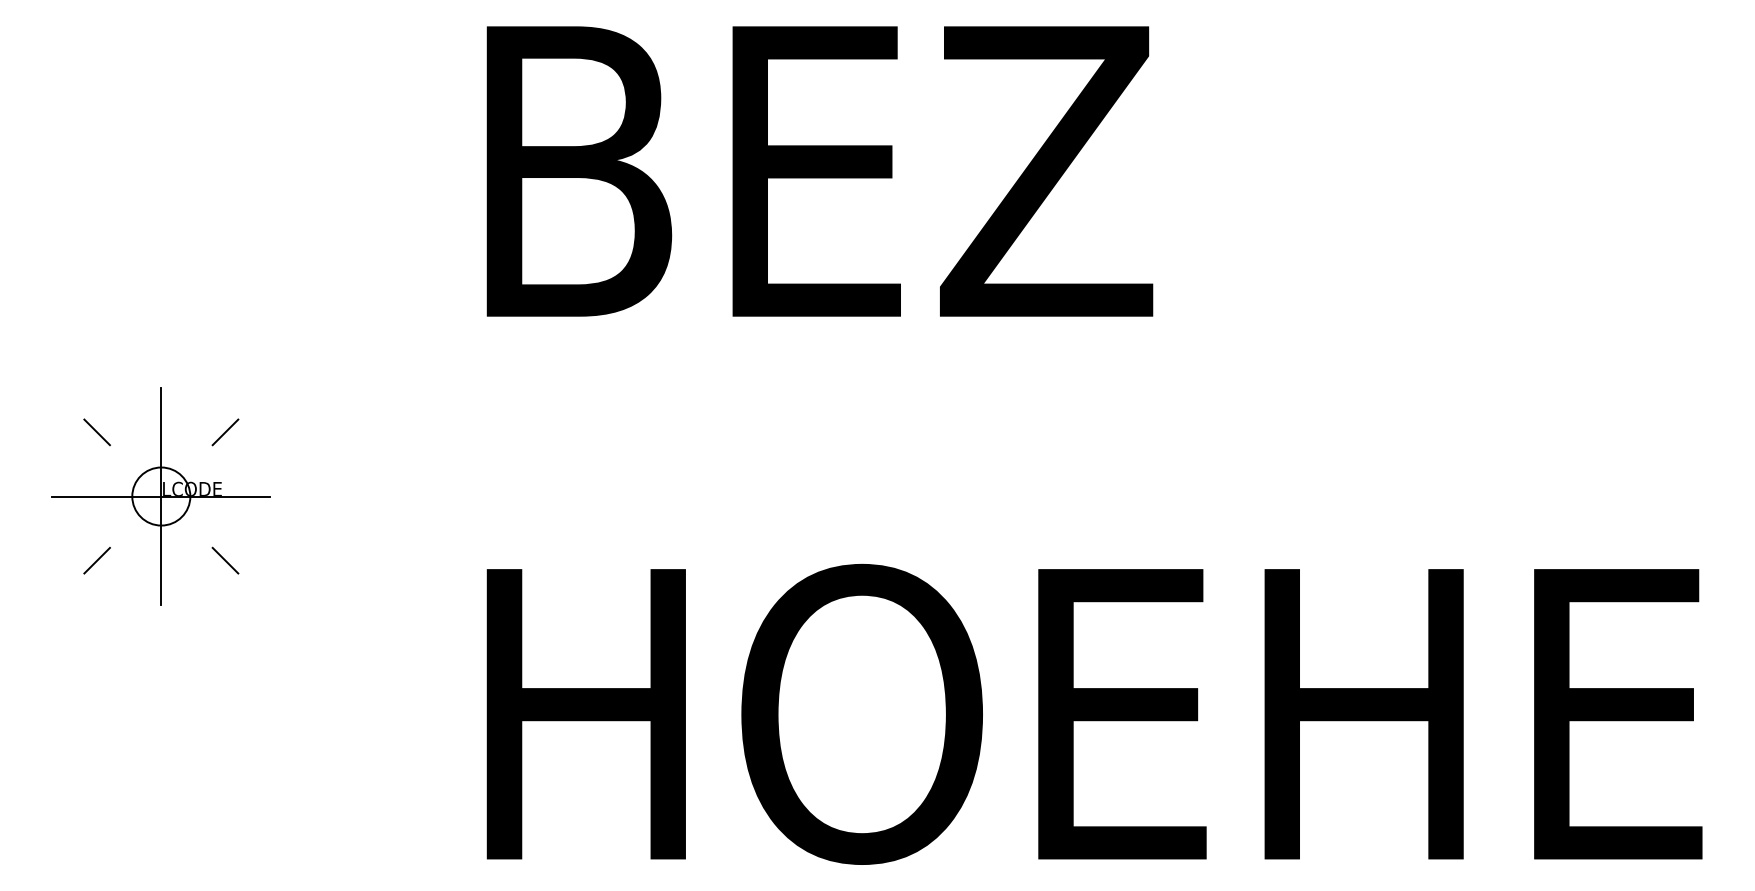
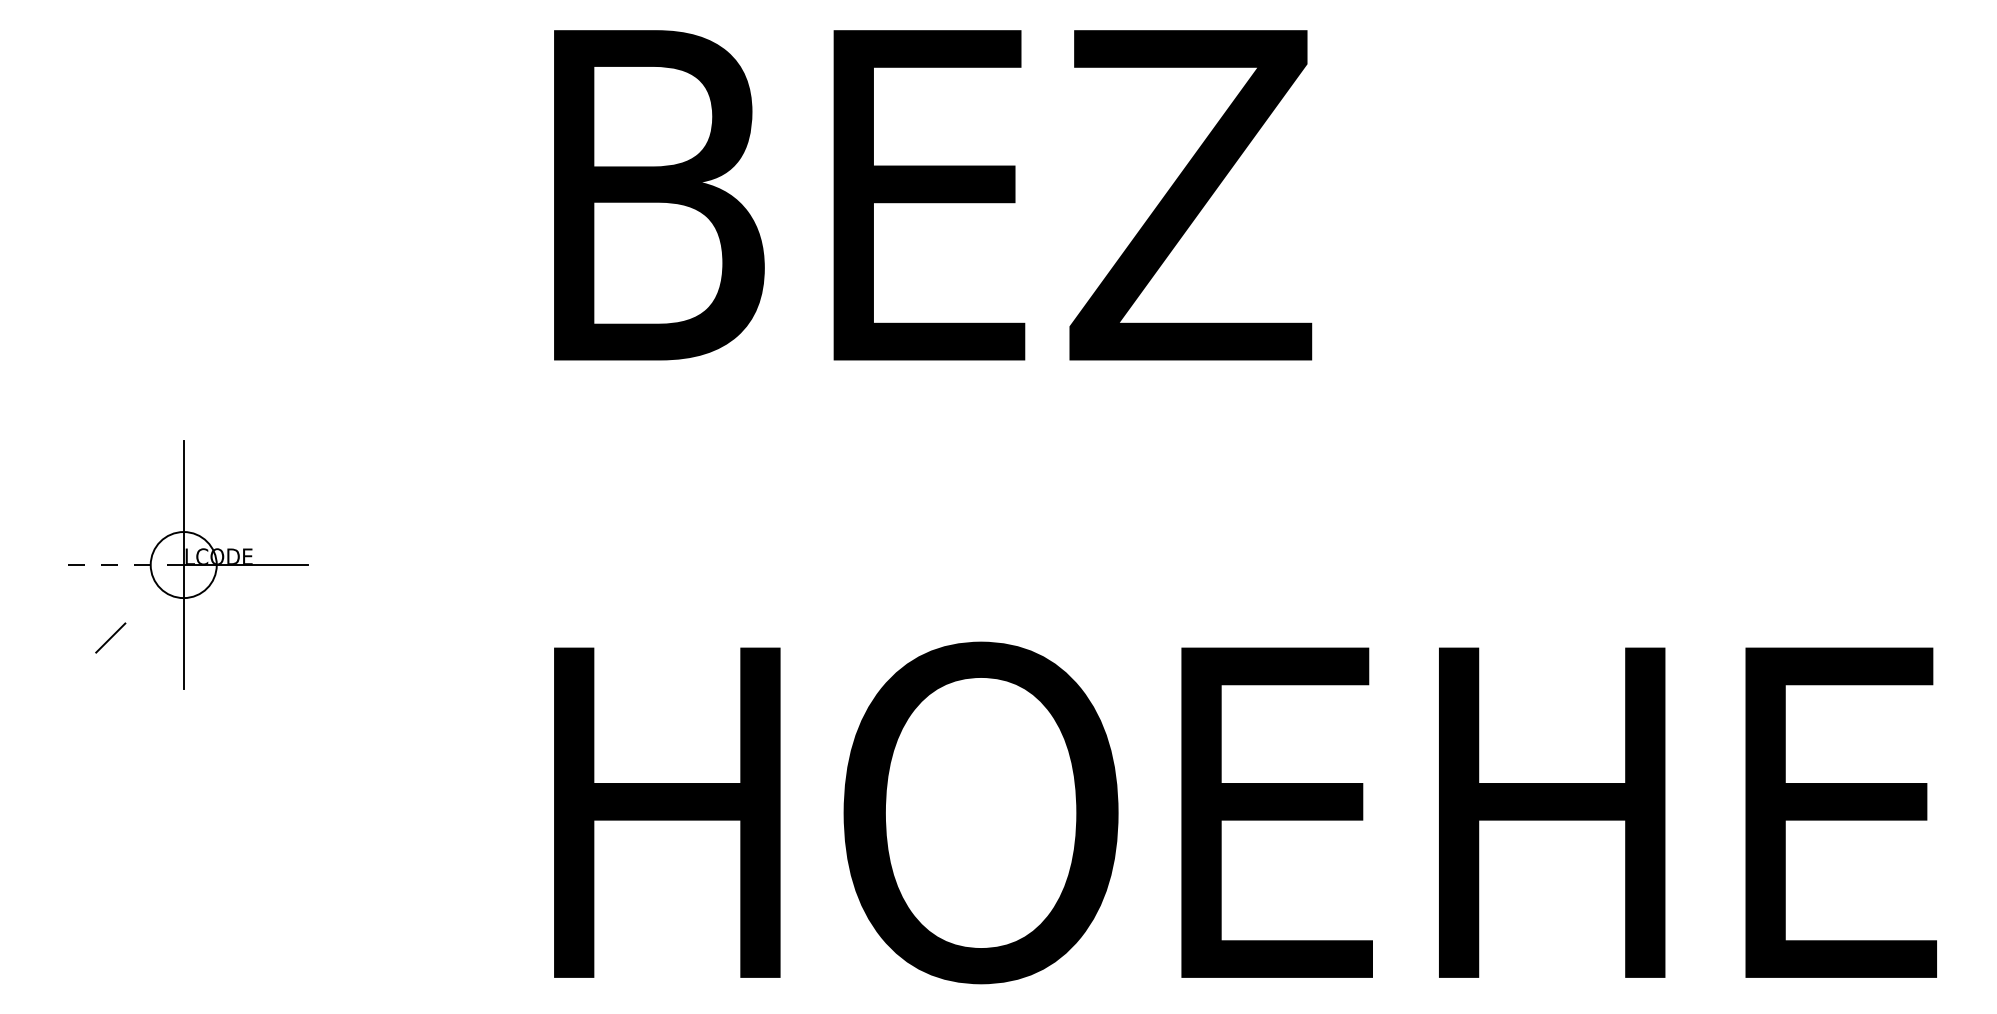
line: (96, 431) -> (110, 491), removed
line: (225, 431) -> (256, 491), removed
line: (106, 496) -> (121, 565), solid -> dashed
line: (225, 560) -> (256, 637), removed

